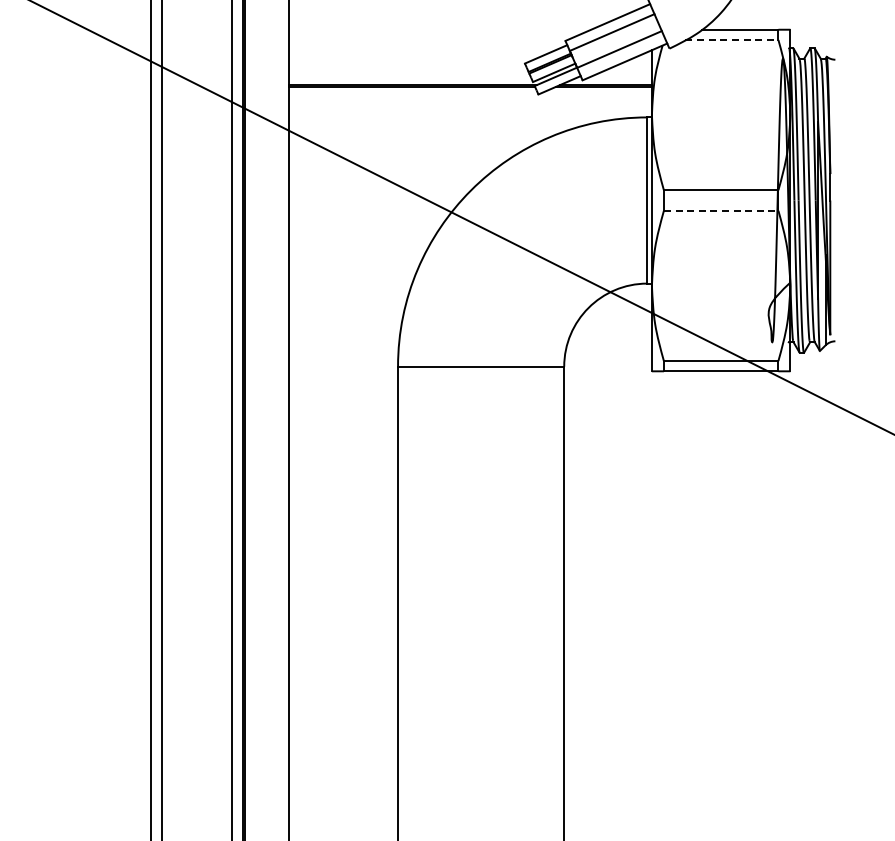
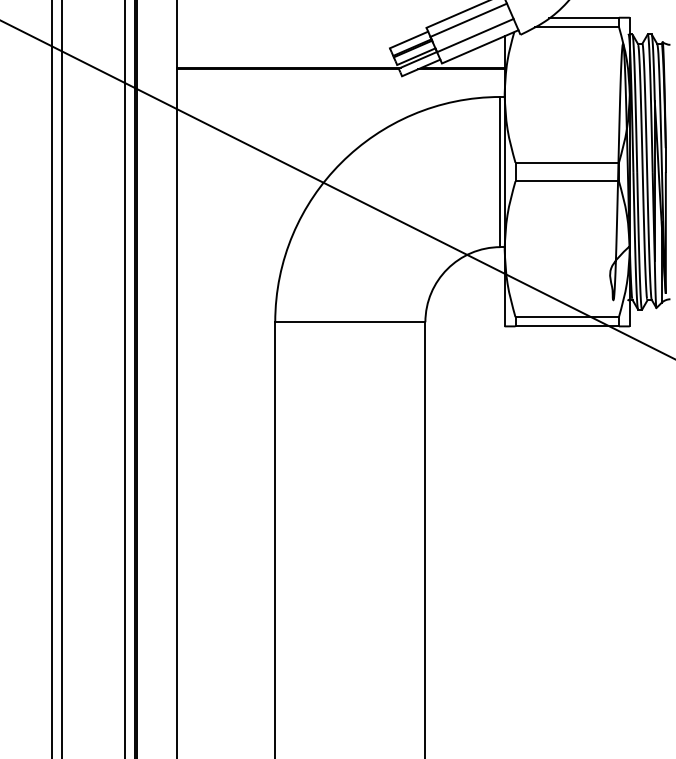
line: (732, 40) -> (577, 27), dashed -> solid
line: (721, 210) -> (567, 181), dashed -> solid

